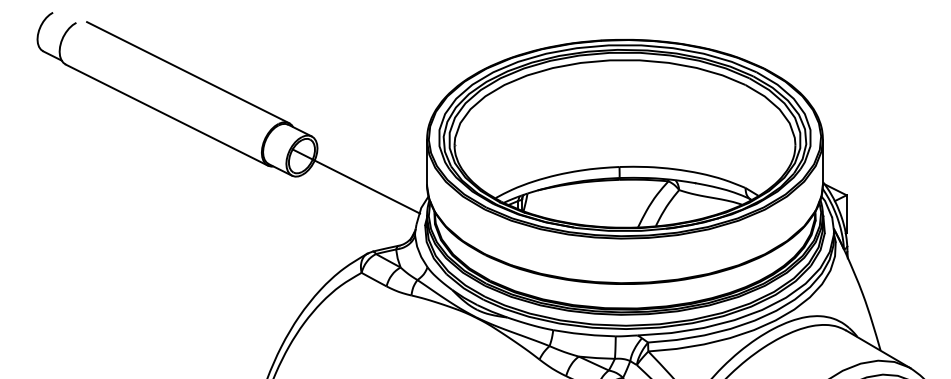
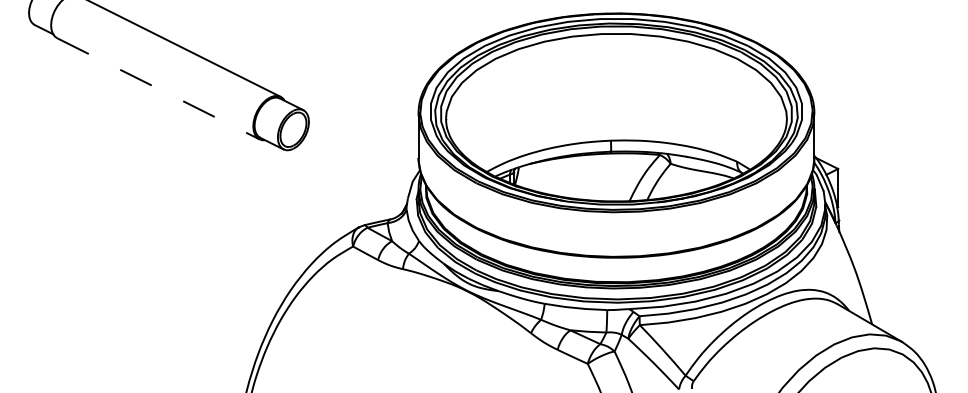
line: (167, 115) -> (158, 89), solid -> dashed
line: (356, 181) -> (347, 155), removed

